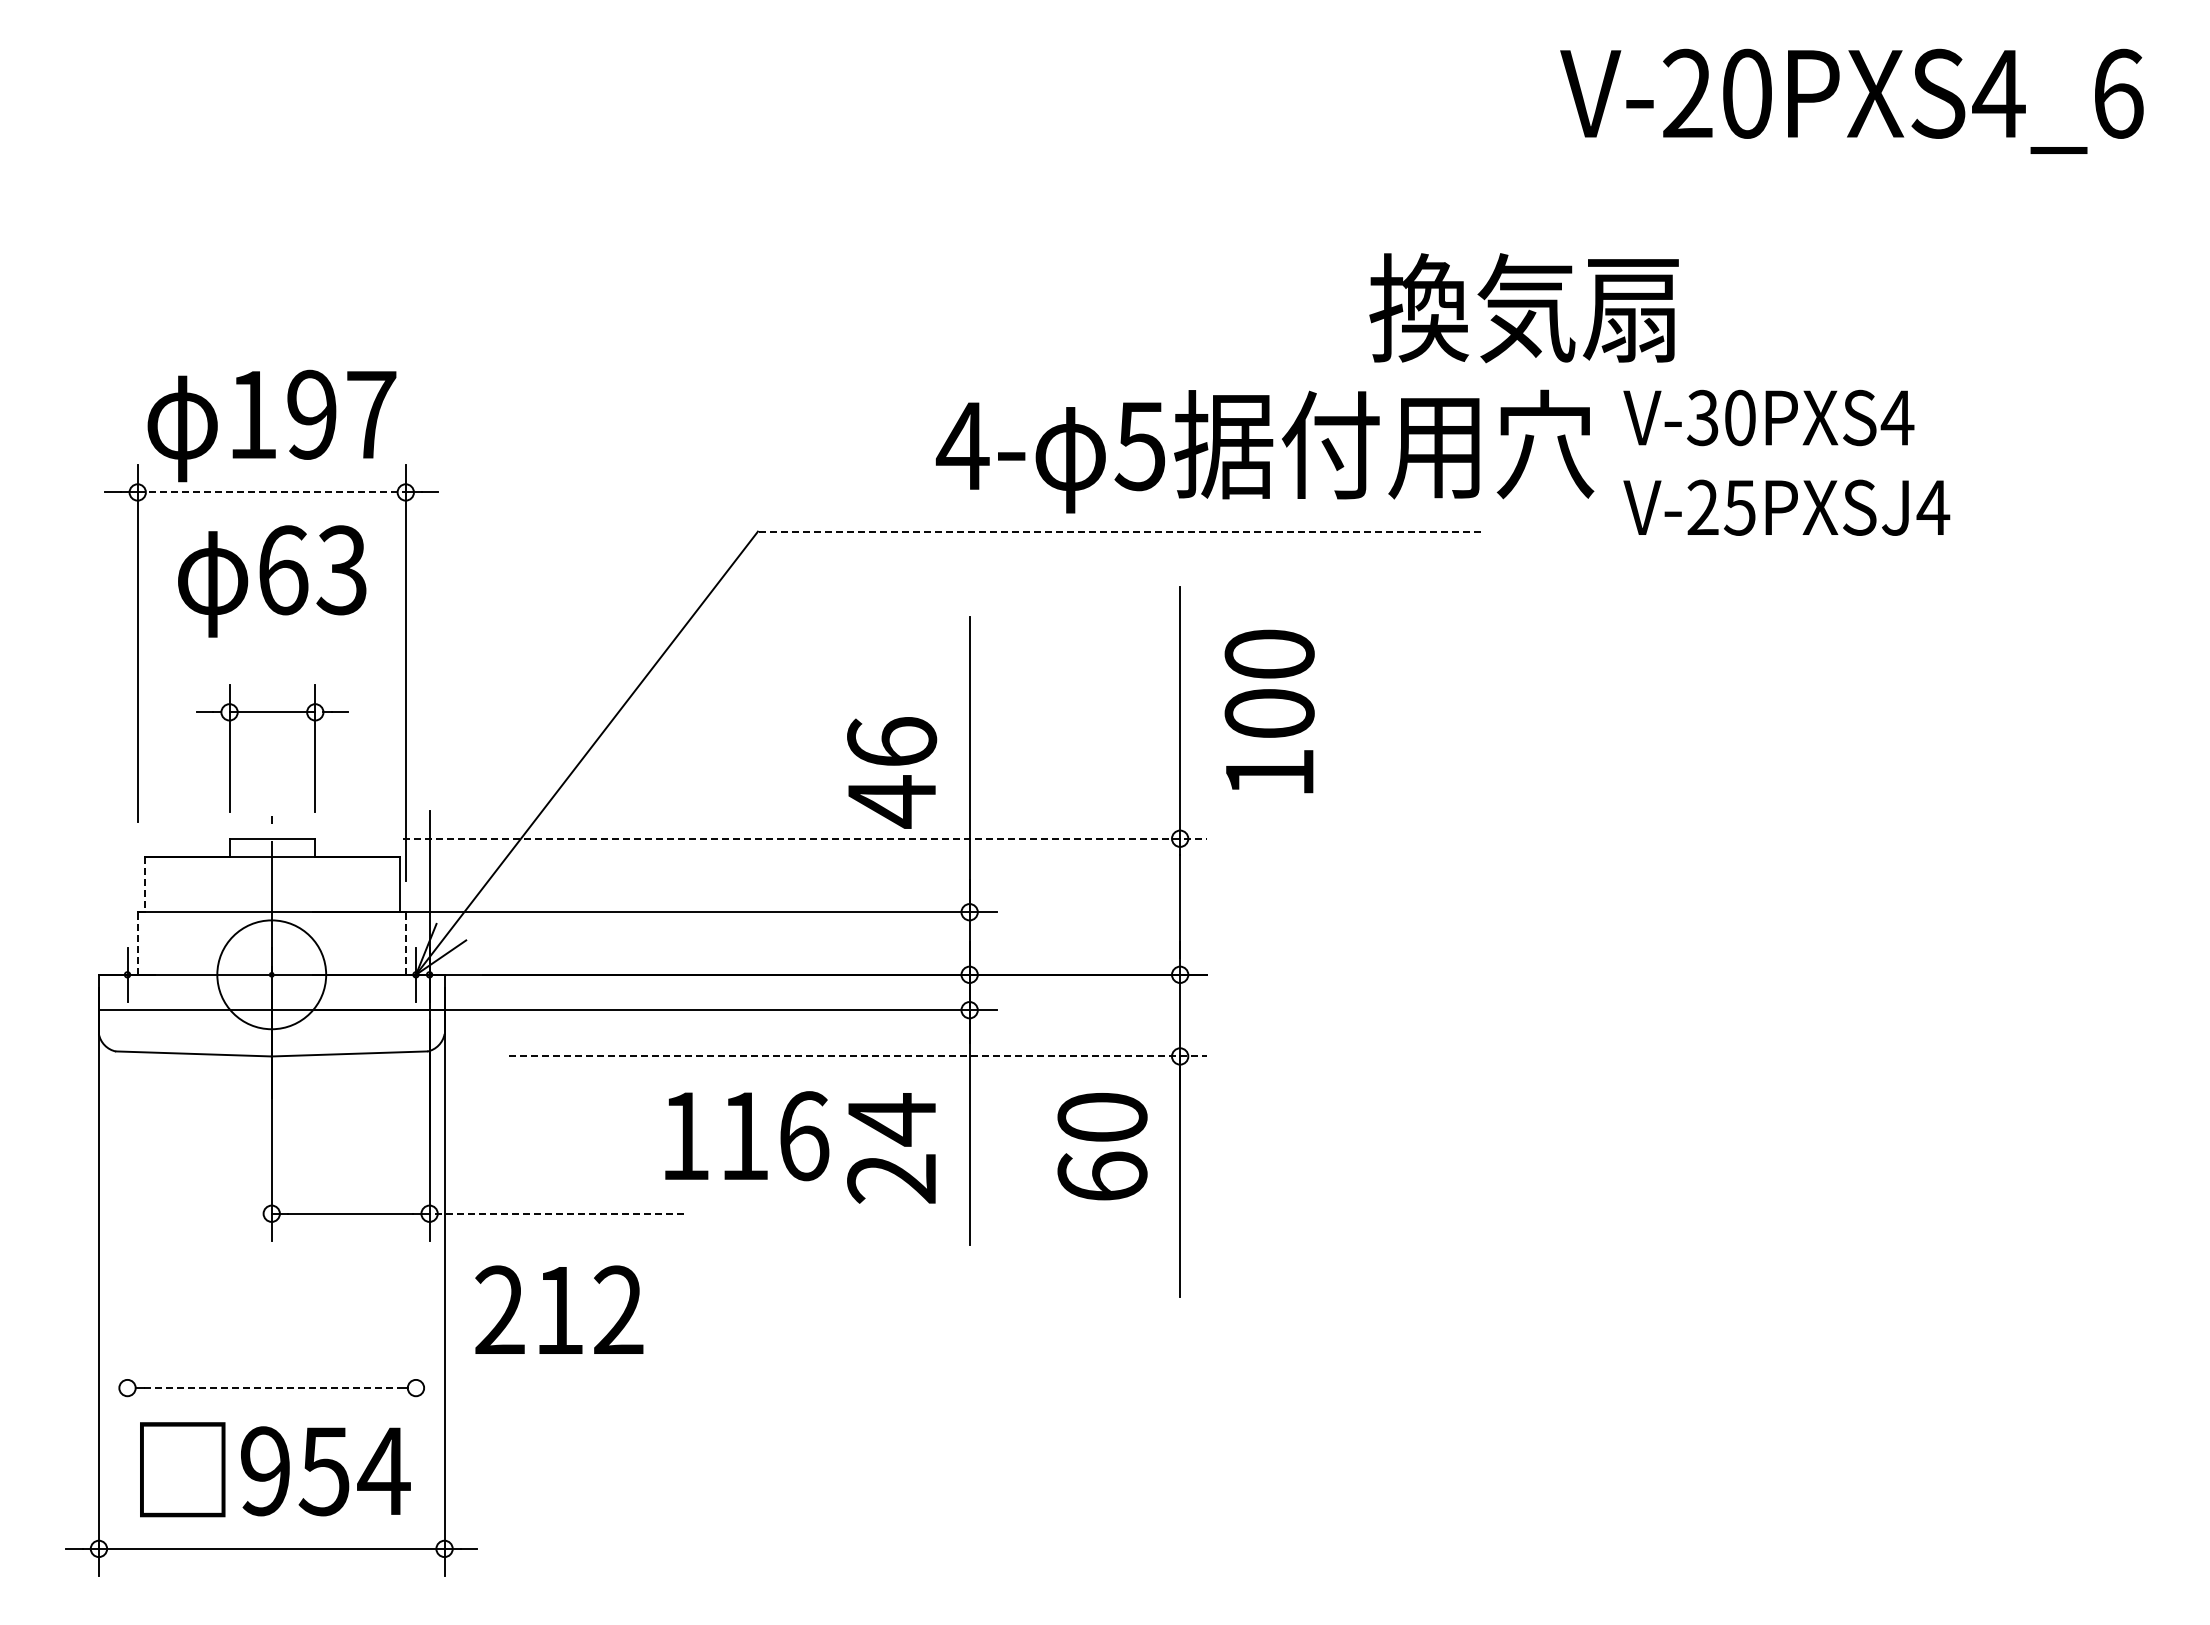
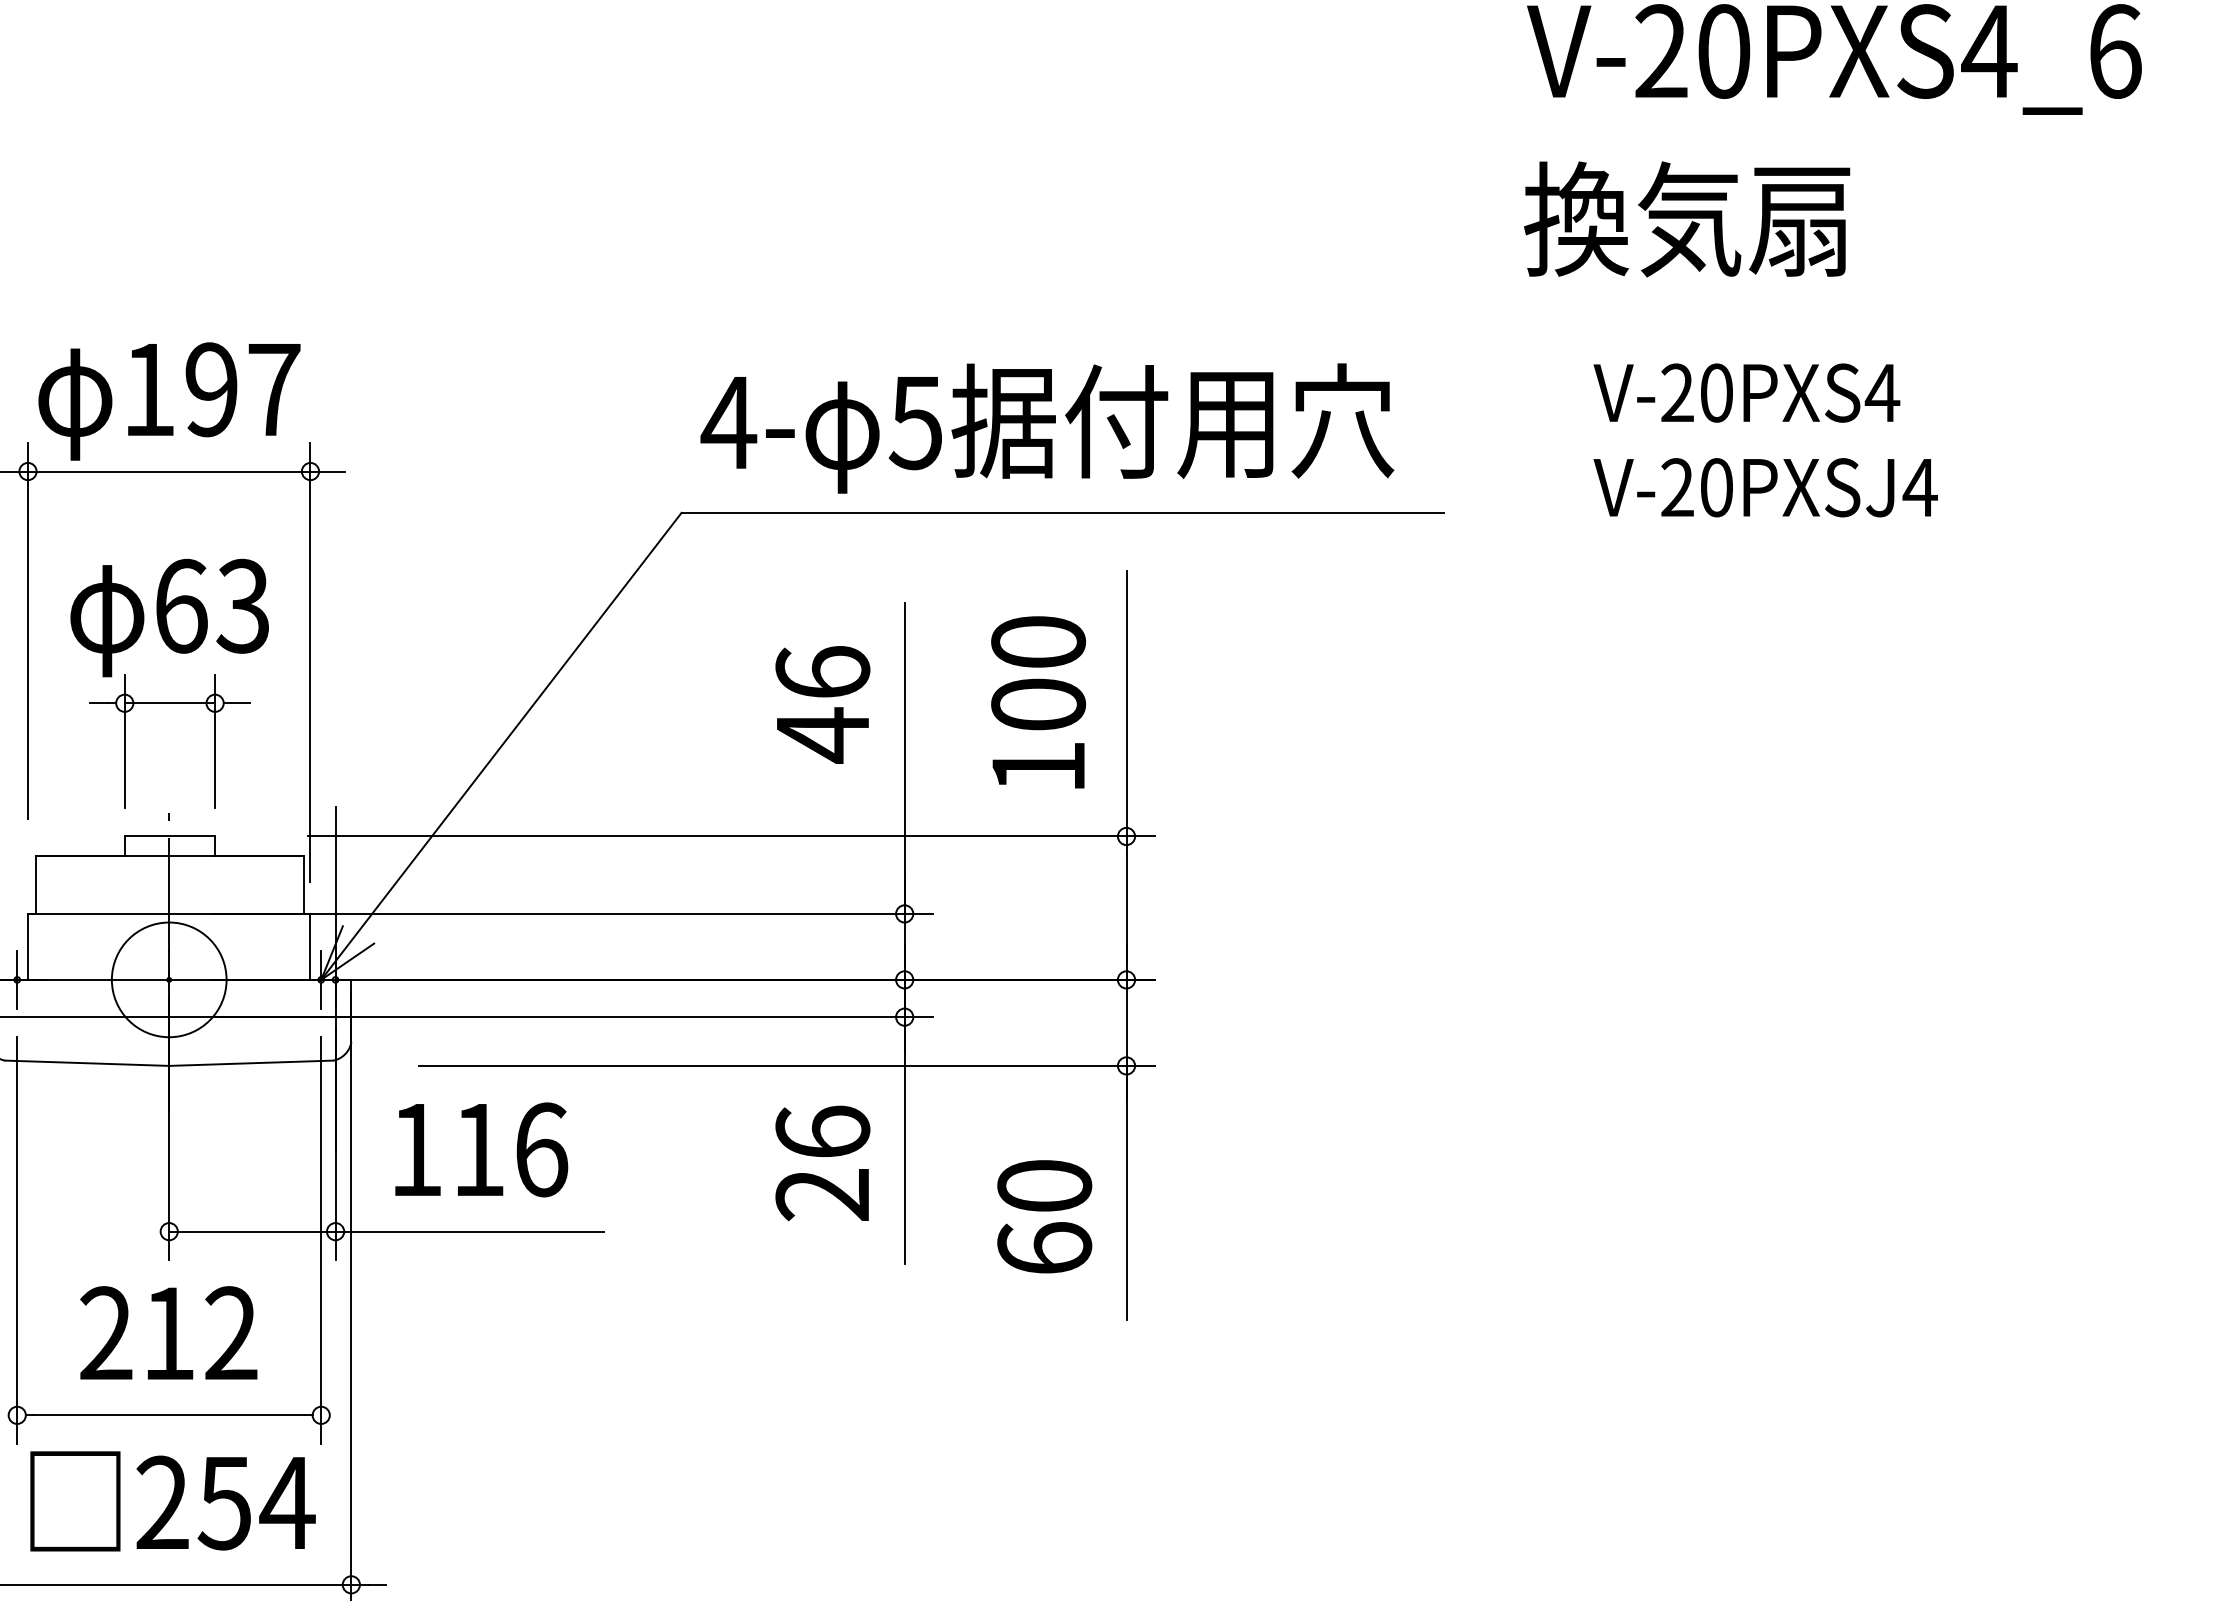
text: (1523, 308) -> (1686, 219), moved
text: (1702, 418) -> (1676, 393), V-30PXS4 -> V-20PXS4
text: (1264, 451) -> (1046, 428), moved
line: (272, 492) -> (170, 471), dashed -> solid
text: (1739, 507) -> (1715, 487), V-25PXSJ4 -> V-20PXSJ4
line: (1119, 531) -> (1062, 512), dashed -> solid
text: (272, 581) -> (170, 618), moved
text: (1269, 711) -> (1038, 702), moved
text: (892, 772) -> (823, 704), moved
line: (805, 838) -> (731, 836), dashed -> solid
line: (145, 885) -> (36, 885), dashed -> solid
line: (137, 943) -> (27, 946), dashed -> solid
line: (405, 943) -> (310, 946), dashed -> solid
line: (858, 1056) -> (787, 1065), dashed -> solid
text: (892, 1119) -> (823, 1132), 24 -> 26
text: (747, 1136) -> (481, 1150), moved
text: (1102, 1146) -> (1044, 1216), moved
line: (556, 1213) -> (469, 1231), dashed -> solid
line: (127, 1222) -> (17, 1240), added
line: (415, 1222) -> (320, 1240), added
text: (559, 1309) -> (168, 1332), moved
line: (271, 1388) -> (168, 1415), dashed -> solid
text: (265, 1471) -> (162, 1503), 954 -> 254

